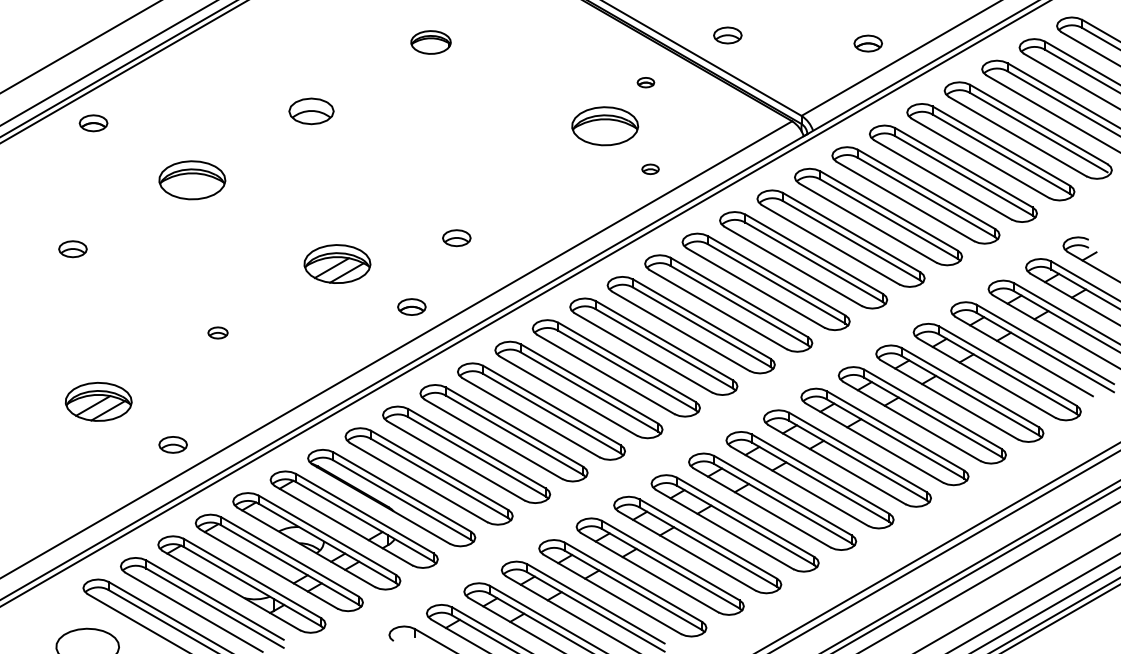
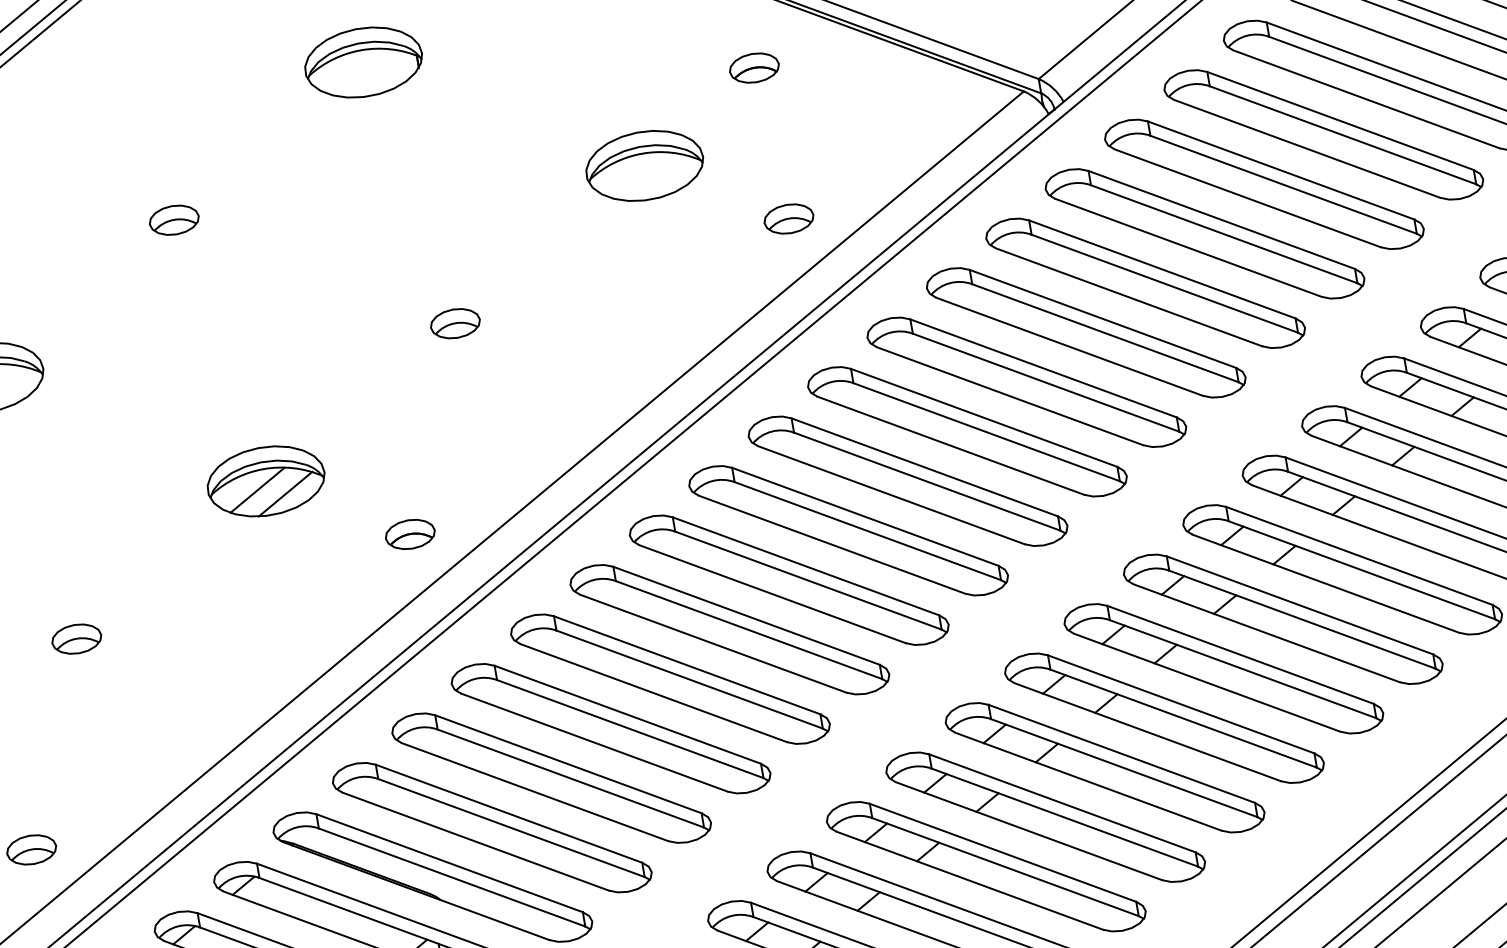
part: (430, 42) -> (362, 62), size x1.67
part: (645, 82) -> (753, 67), size x1.67
part: (311, 111) -> (173, 220), size x0.62
part: (605, 126) -> (645, 166), moved
part: (650, 169) -> (788, 219), size x1.67
part: (456, 238) -> (454, 324), moved
part: (217, 332) -> (75, 638), size x1.43

